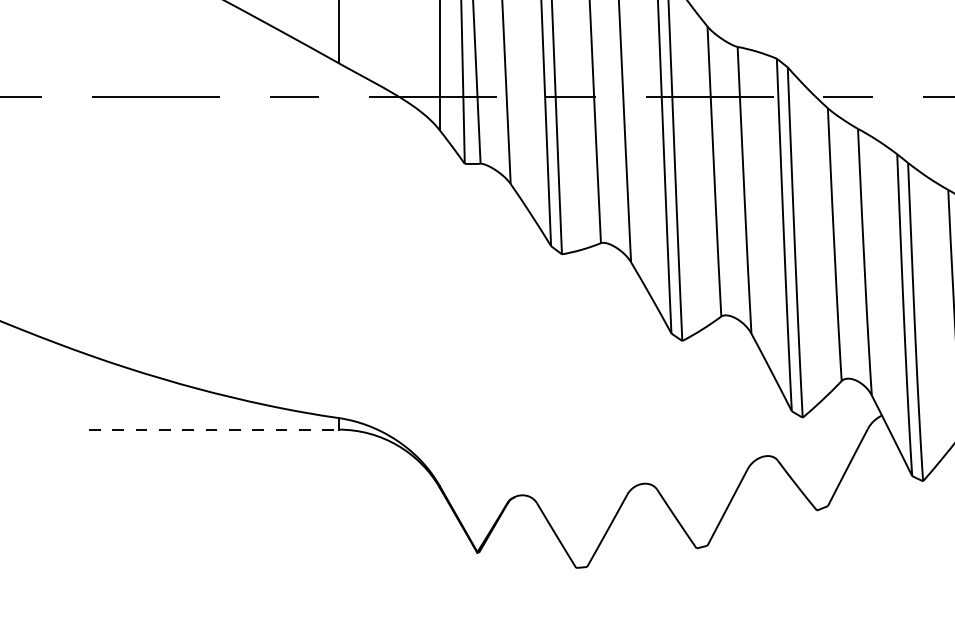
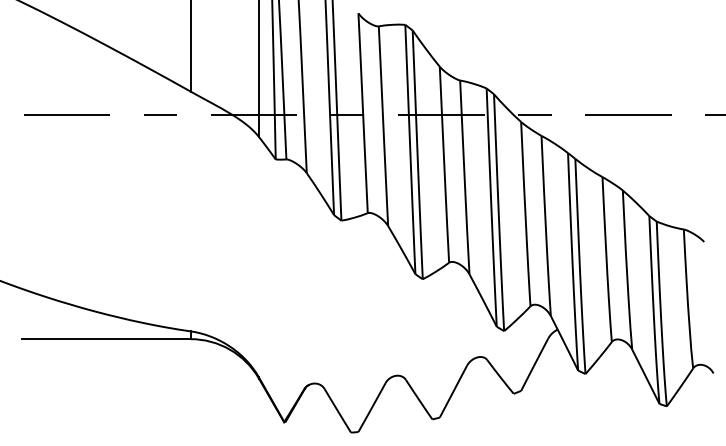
line: (214, 430) -> (106, 339), dashed -> solid

